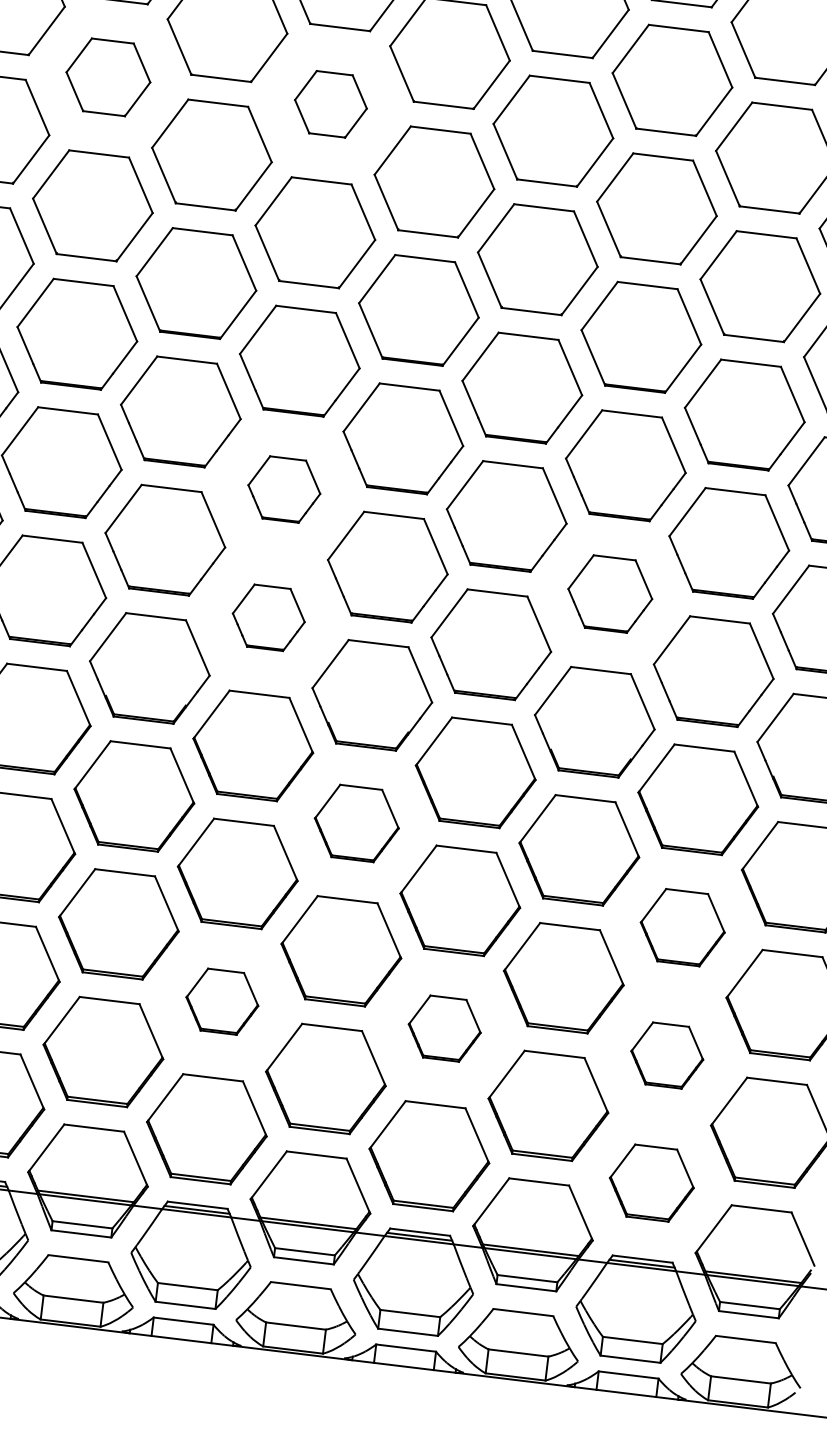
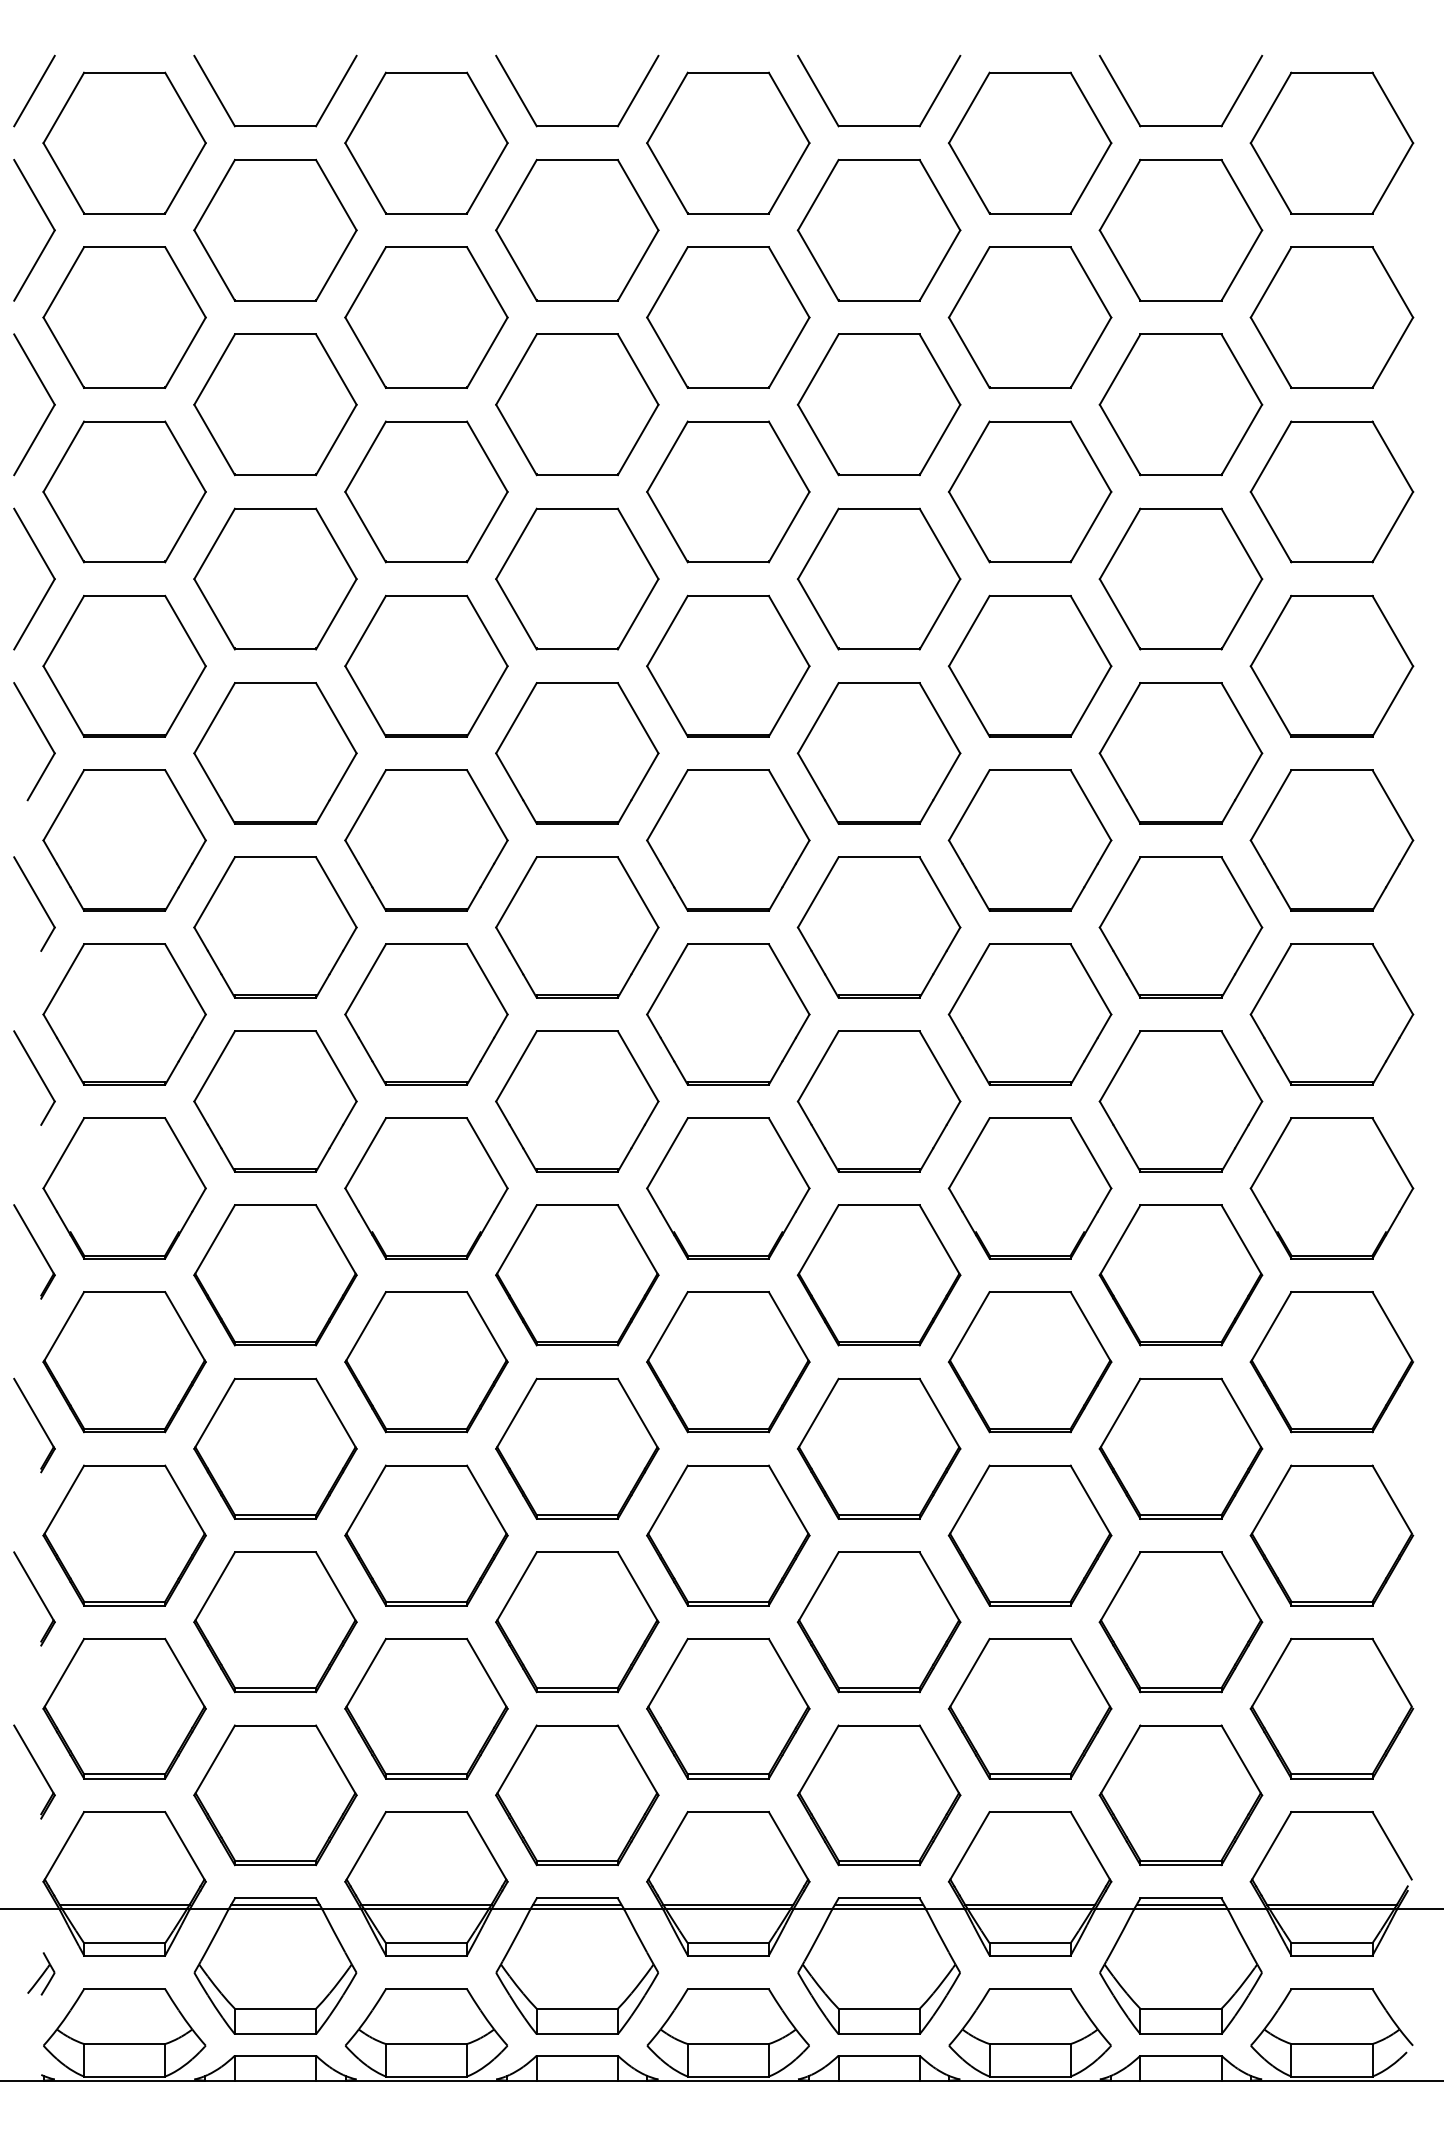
part: (108, 77) -> (275, 404), size x1.43
part: (331, 104) -> (577, 404), size x1.67
part: (284, 489) -> (577, 927), size x1.67
part: (609, 594) -> (1029, 1014), size x1.43
part: (268, 617) -> (577, 1101), size x1.67
part: (356, 823) -> (728, 1362), size x1.43
part: (682, 927) -> (1180, 1448), size x1.43
part: (222, 1001) -> (577, 1622), size x1.67
part: (444, 1028) -> (878, 1622), size x1.67
part: (666, 1055) -> (1180, 1622), size x1.67
part: (651, 1183) -> (1180, 1795), size x1.43

